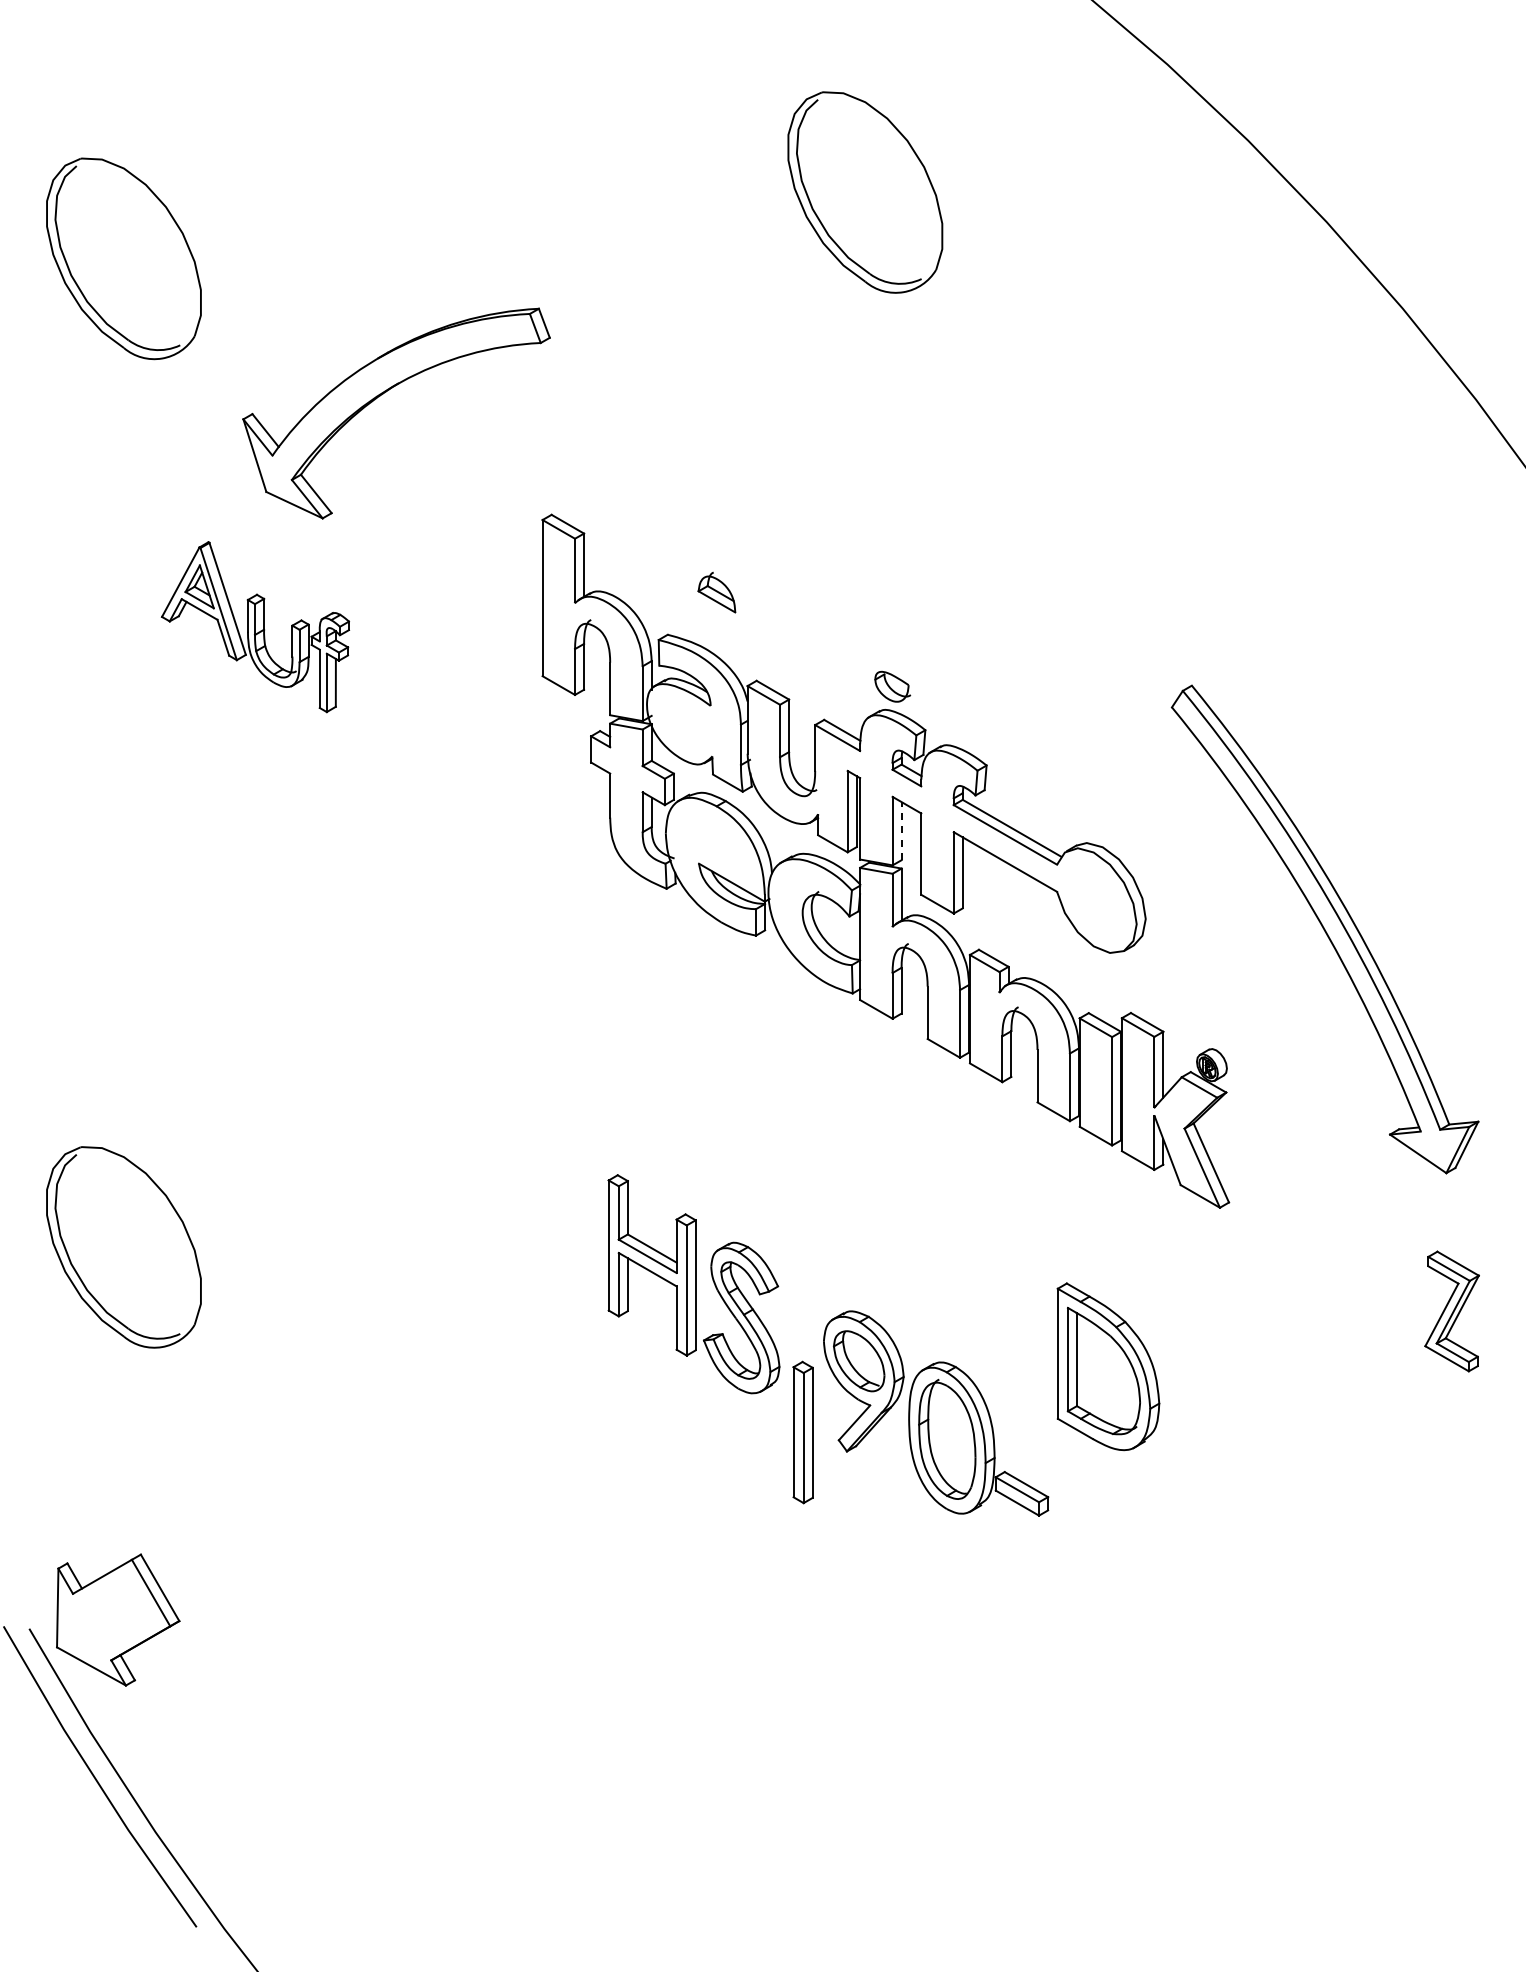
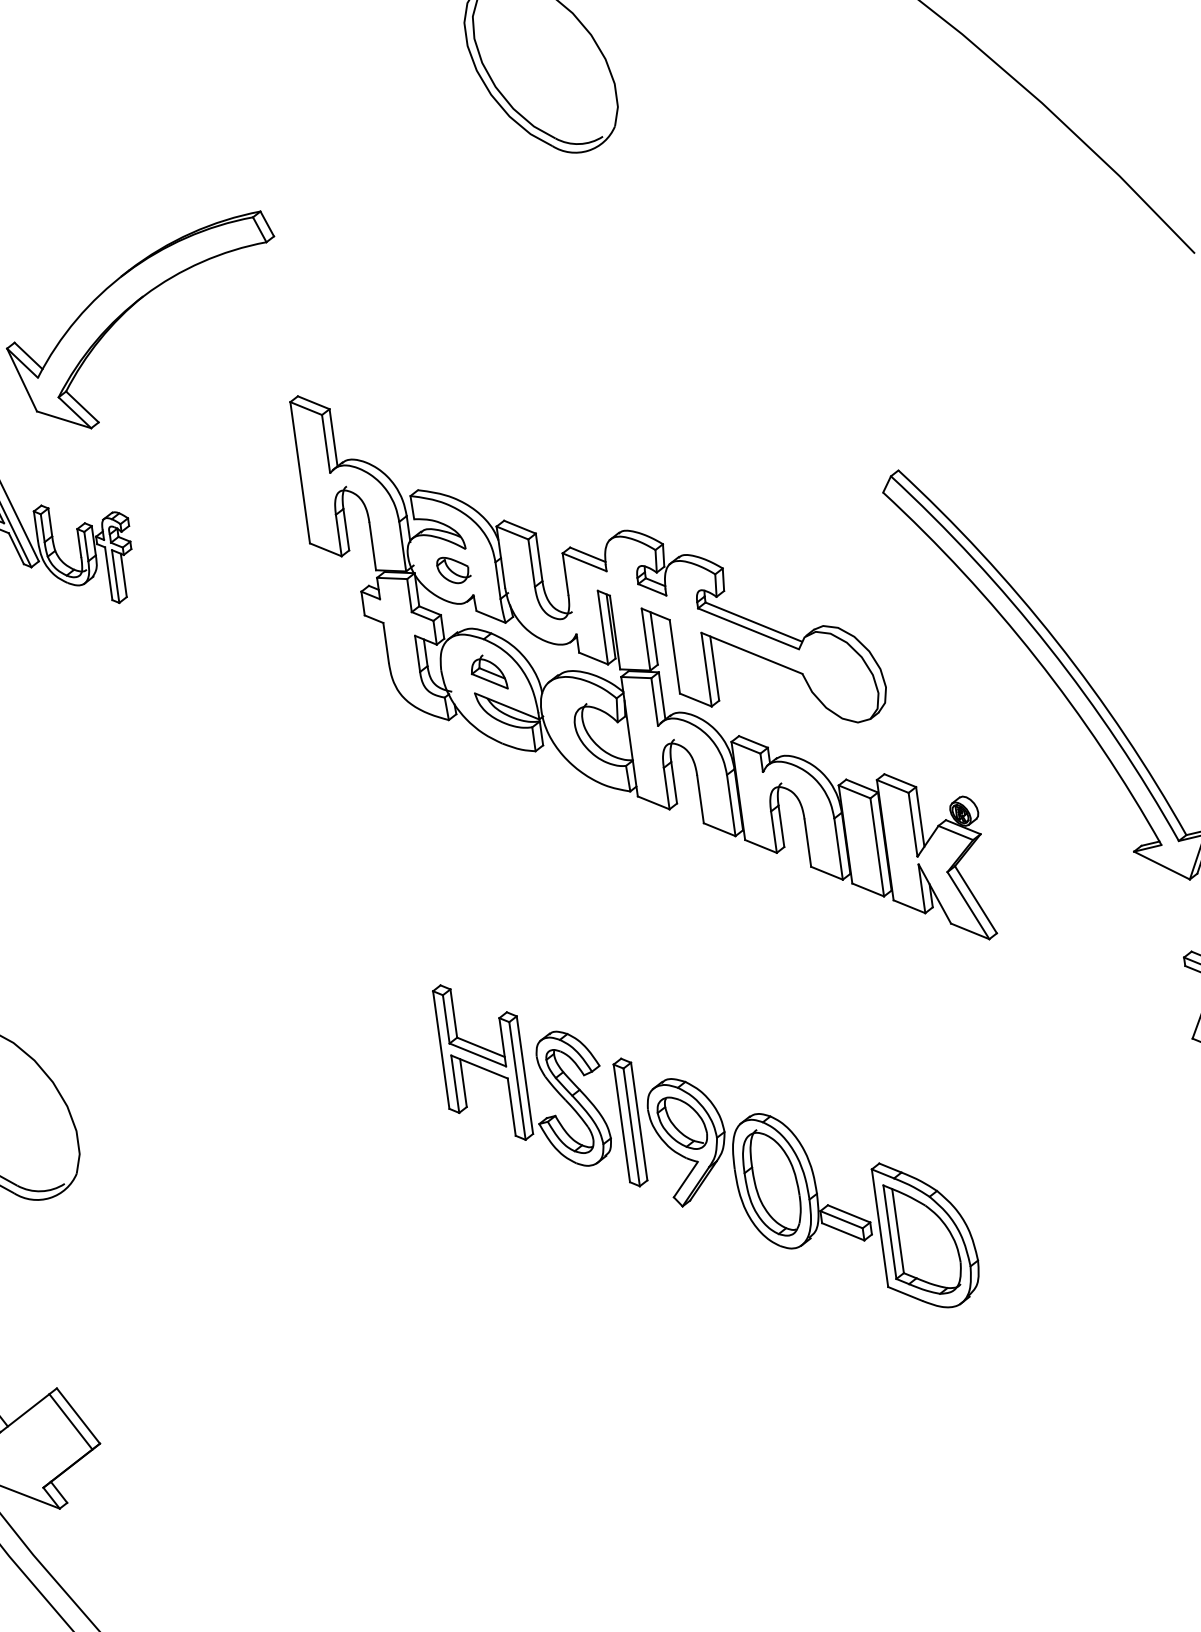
part: (716, 592) -> (488, 672), moved
part: (892, 686) -> (453, 569), moved
line: (901, 830) -> (653, 637), dashed -> solid
part: (1108, 1366) -> (927, 1233), moved
part: (802, 1432) -> (629, 1122), moved

